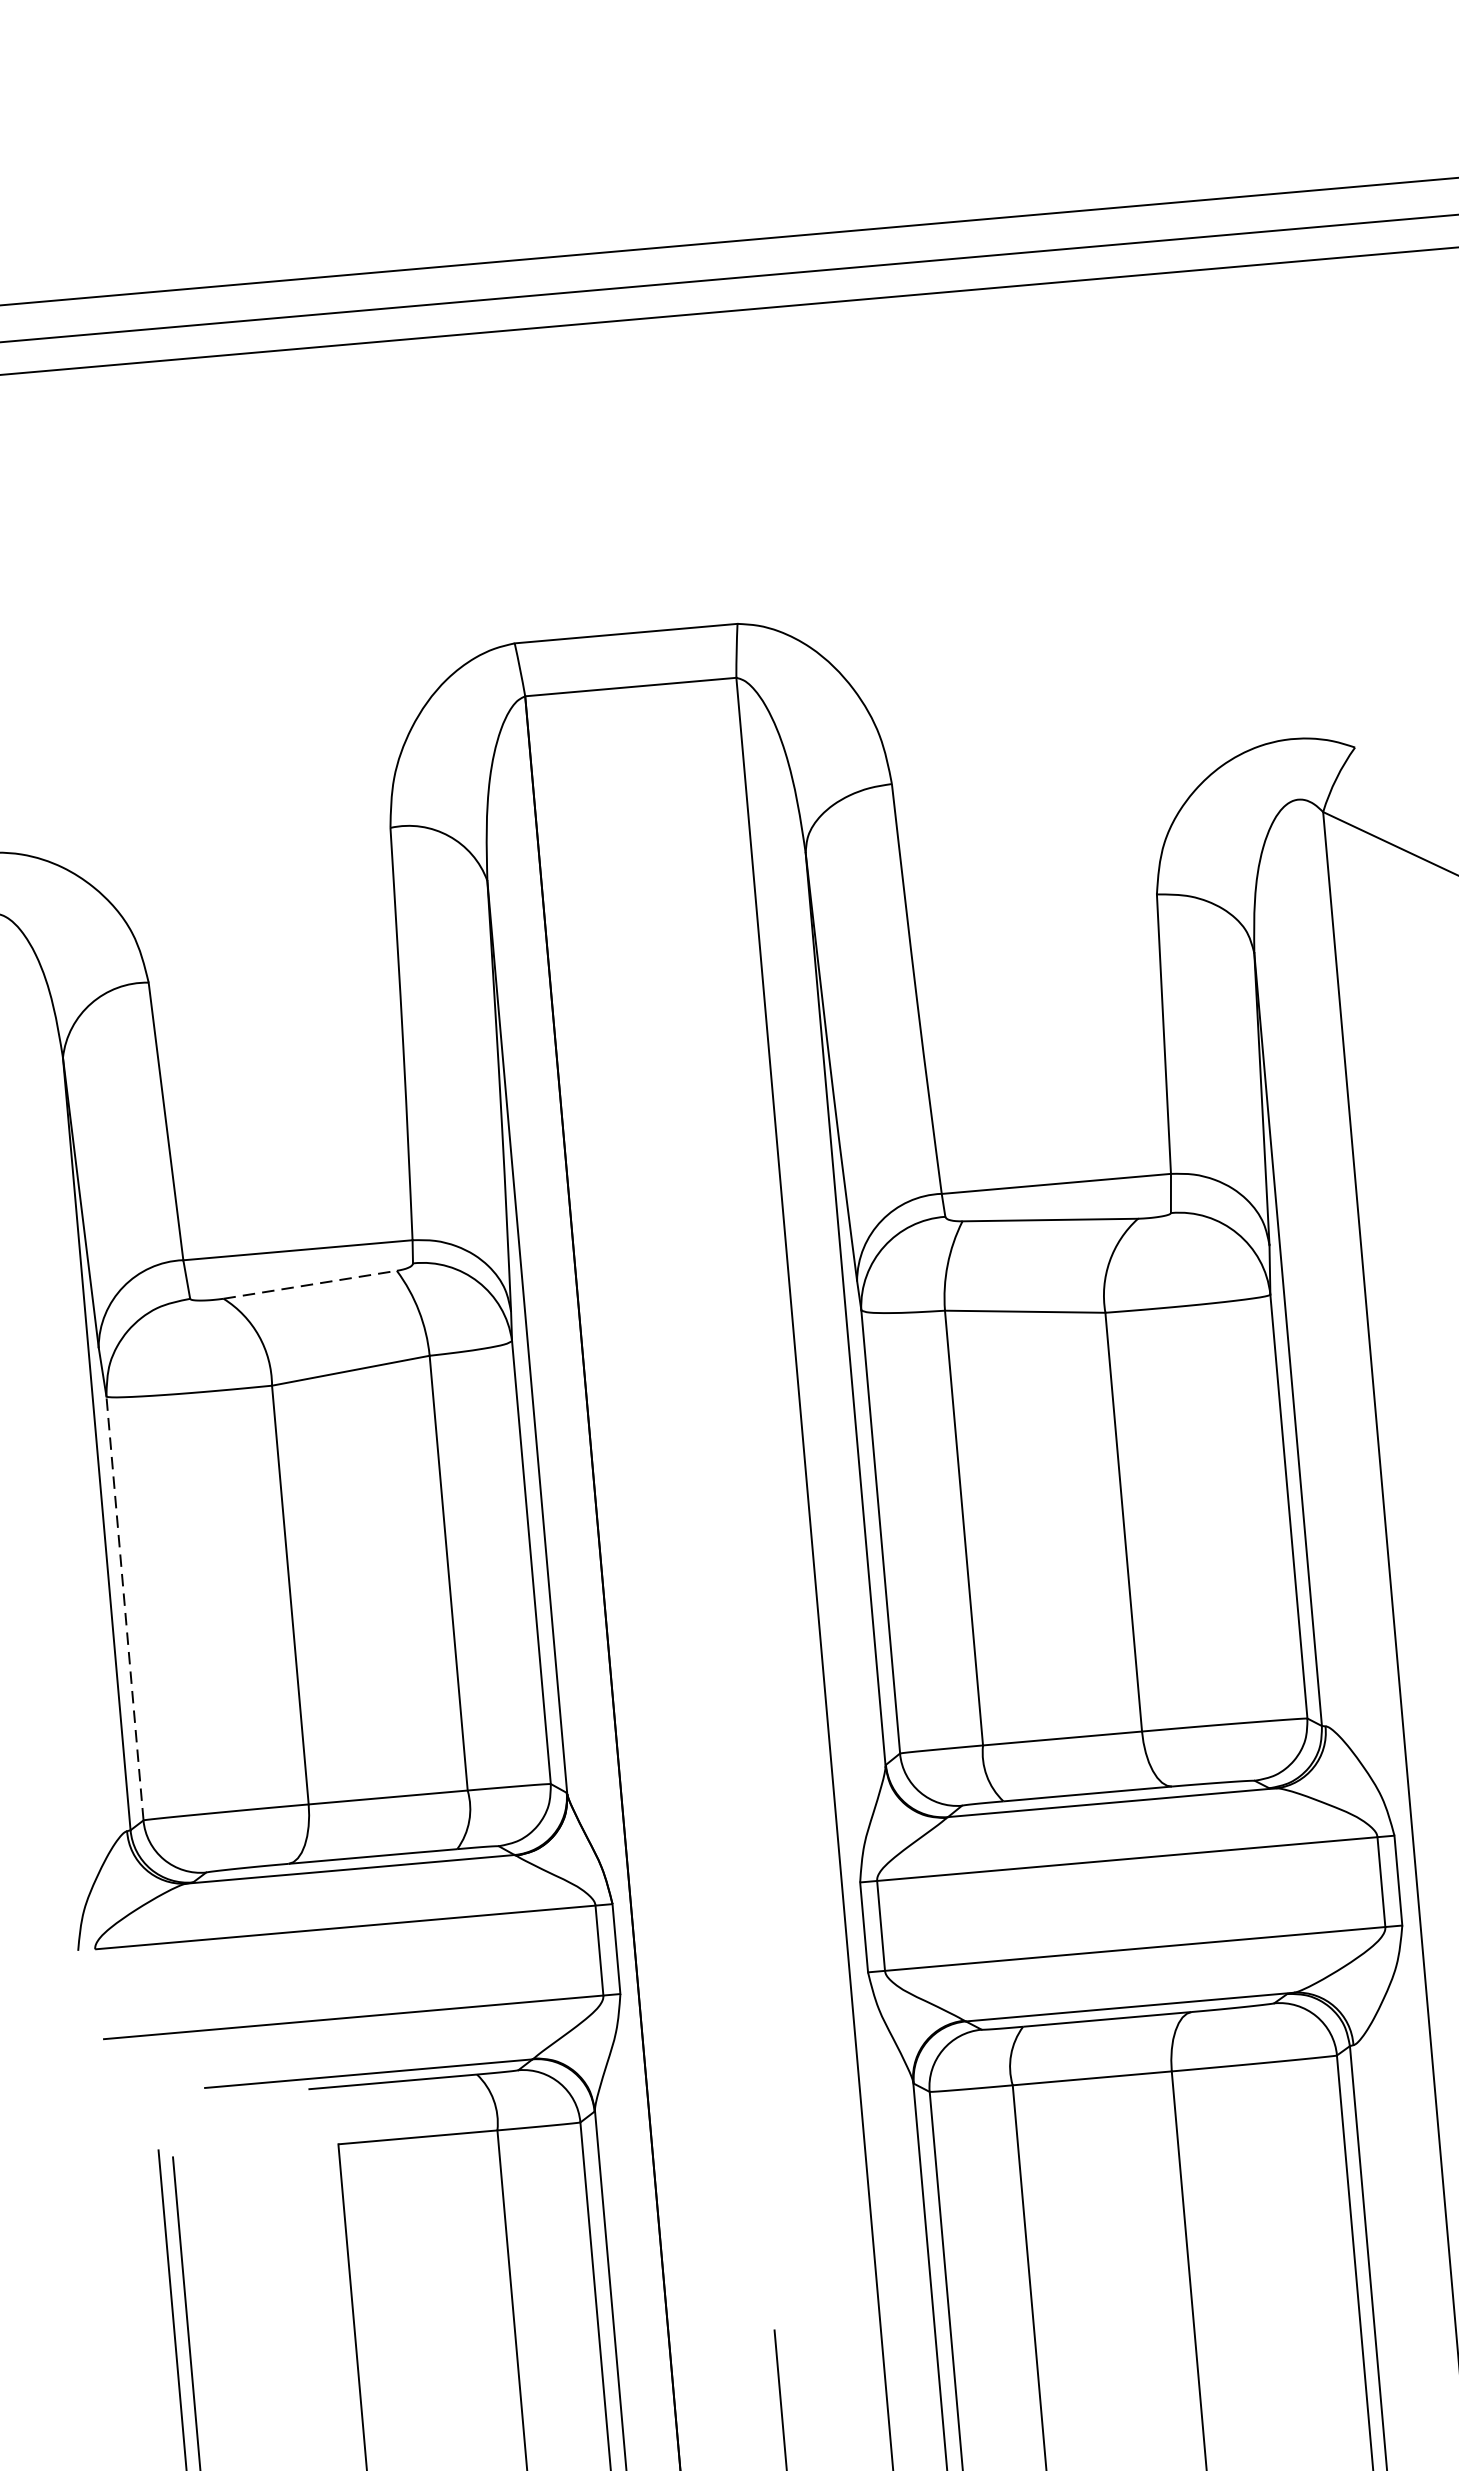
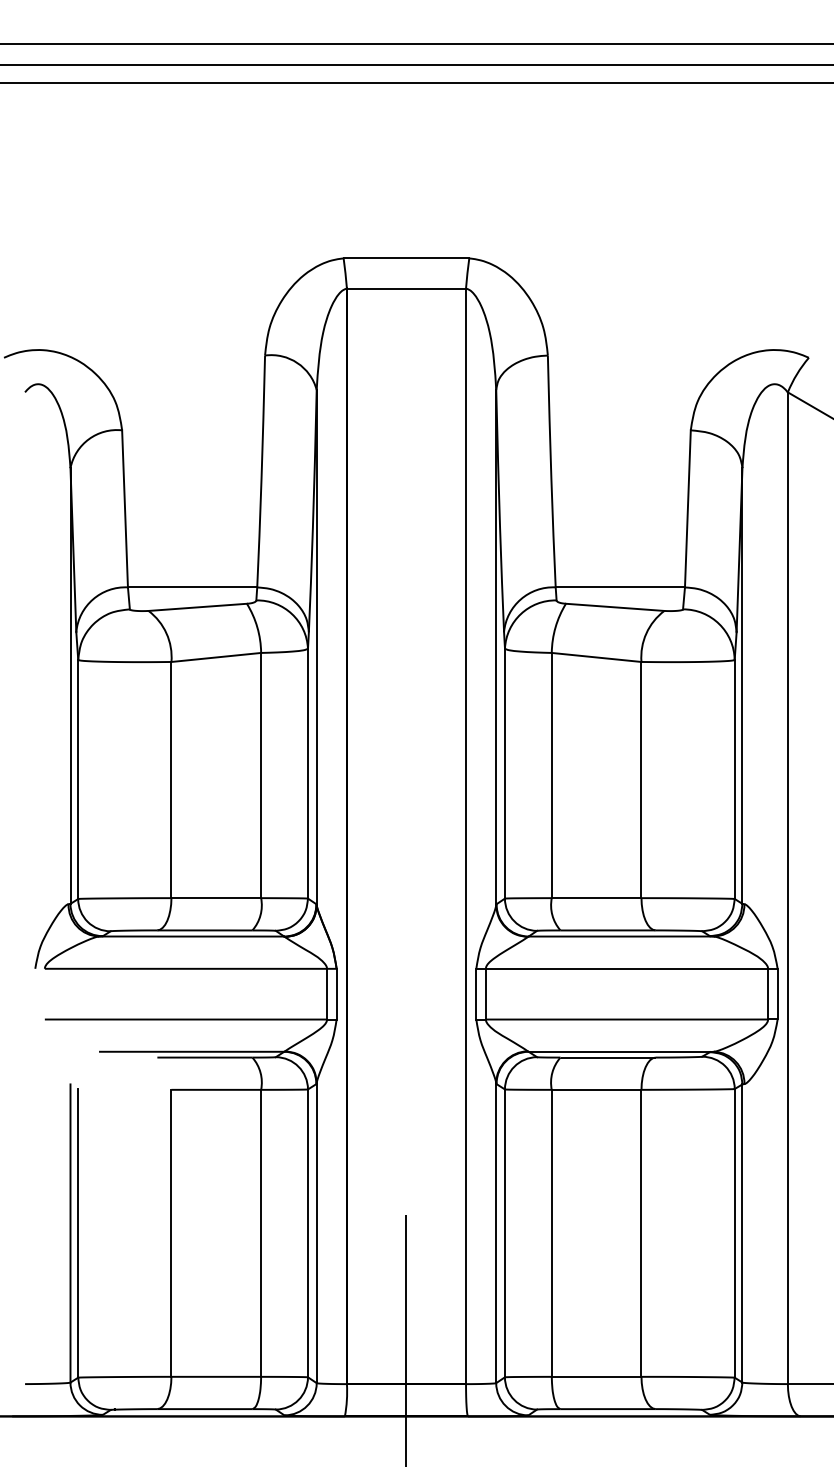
line: (311, 1284) -> (198, 607), dashed -> solid
line: (125, 1608) -> (78, 779), dashed -> solid

